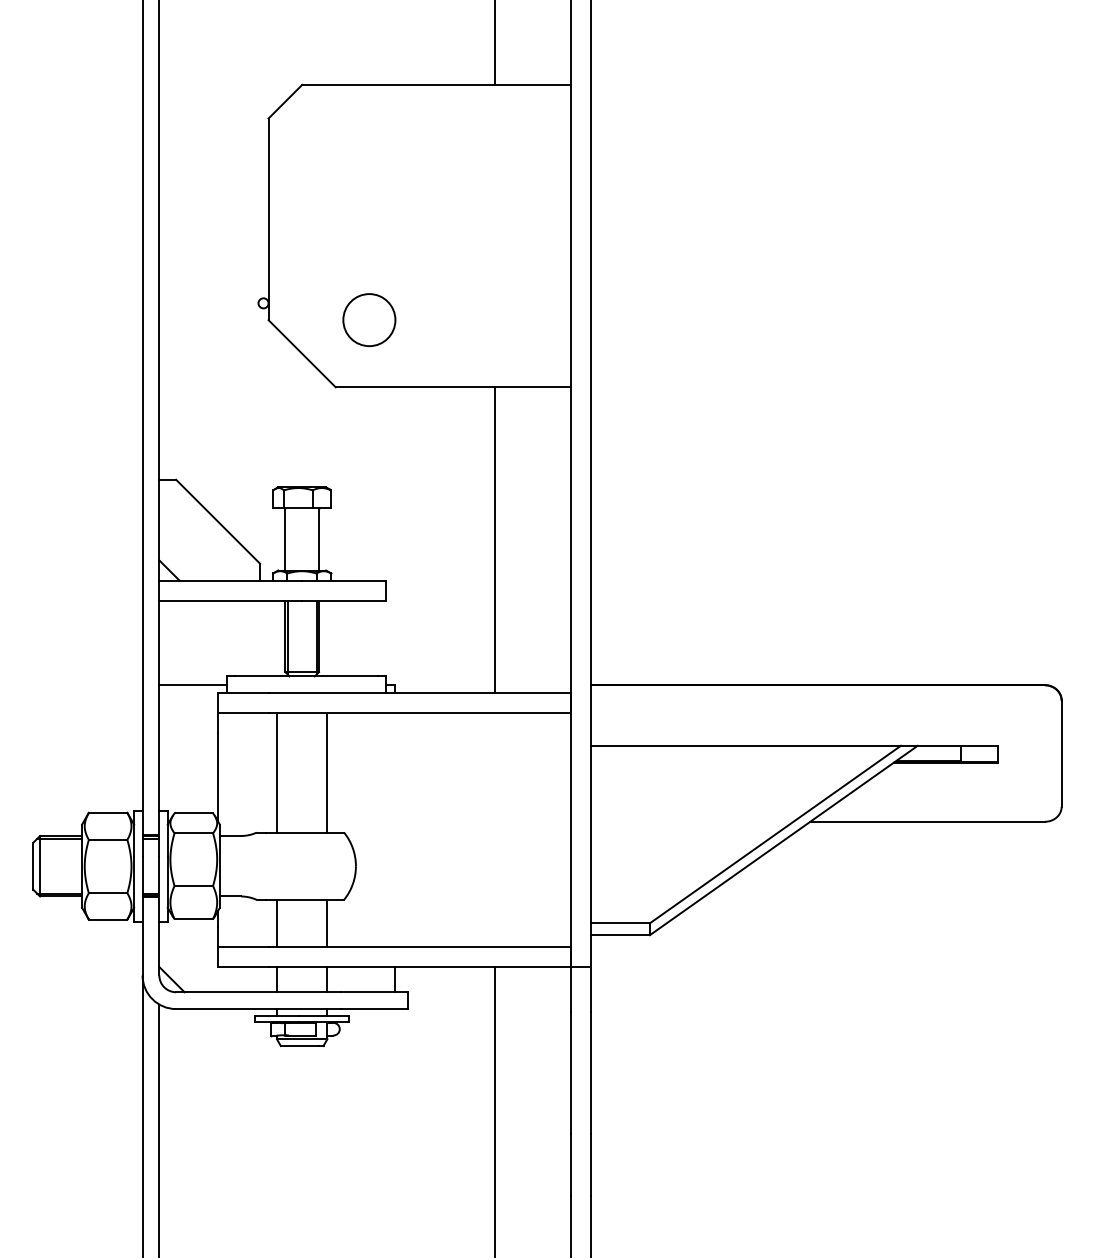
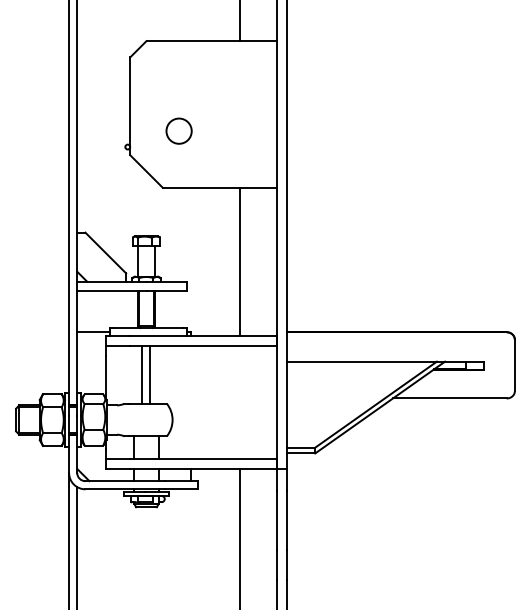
circle: (368, 318) -> (178, 130), moved
line: (277, 772) -> (150, 374), moved
line: (326, 772) -> (141, 374), moved

